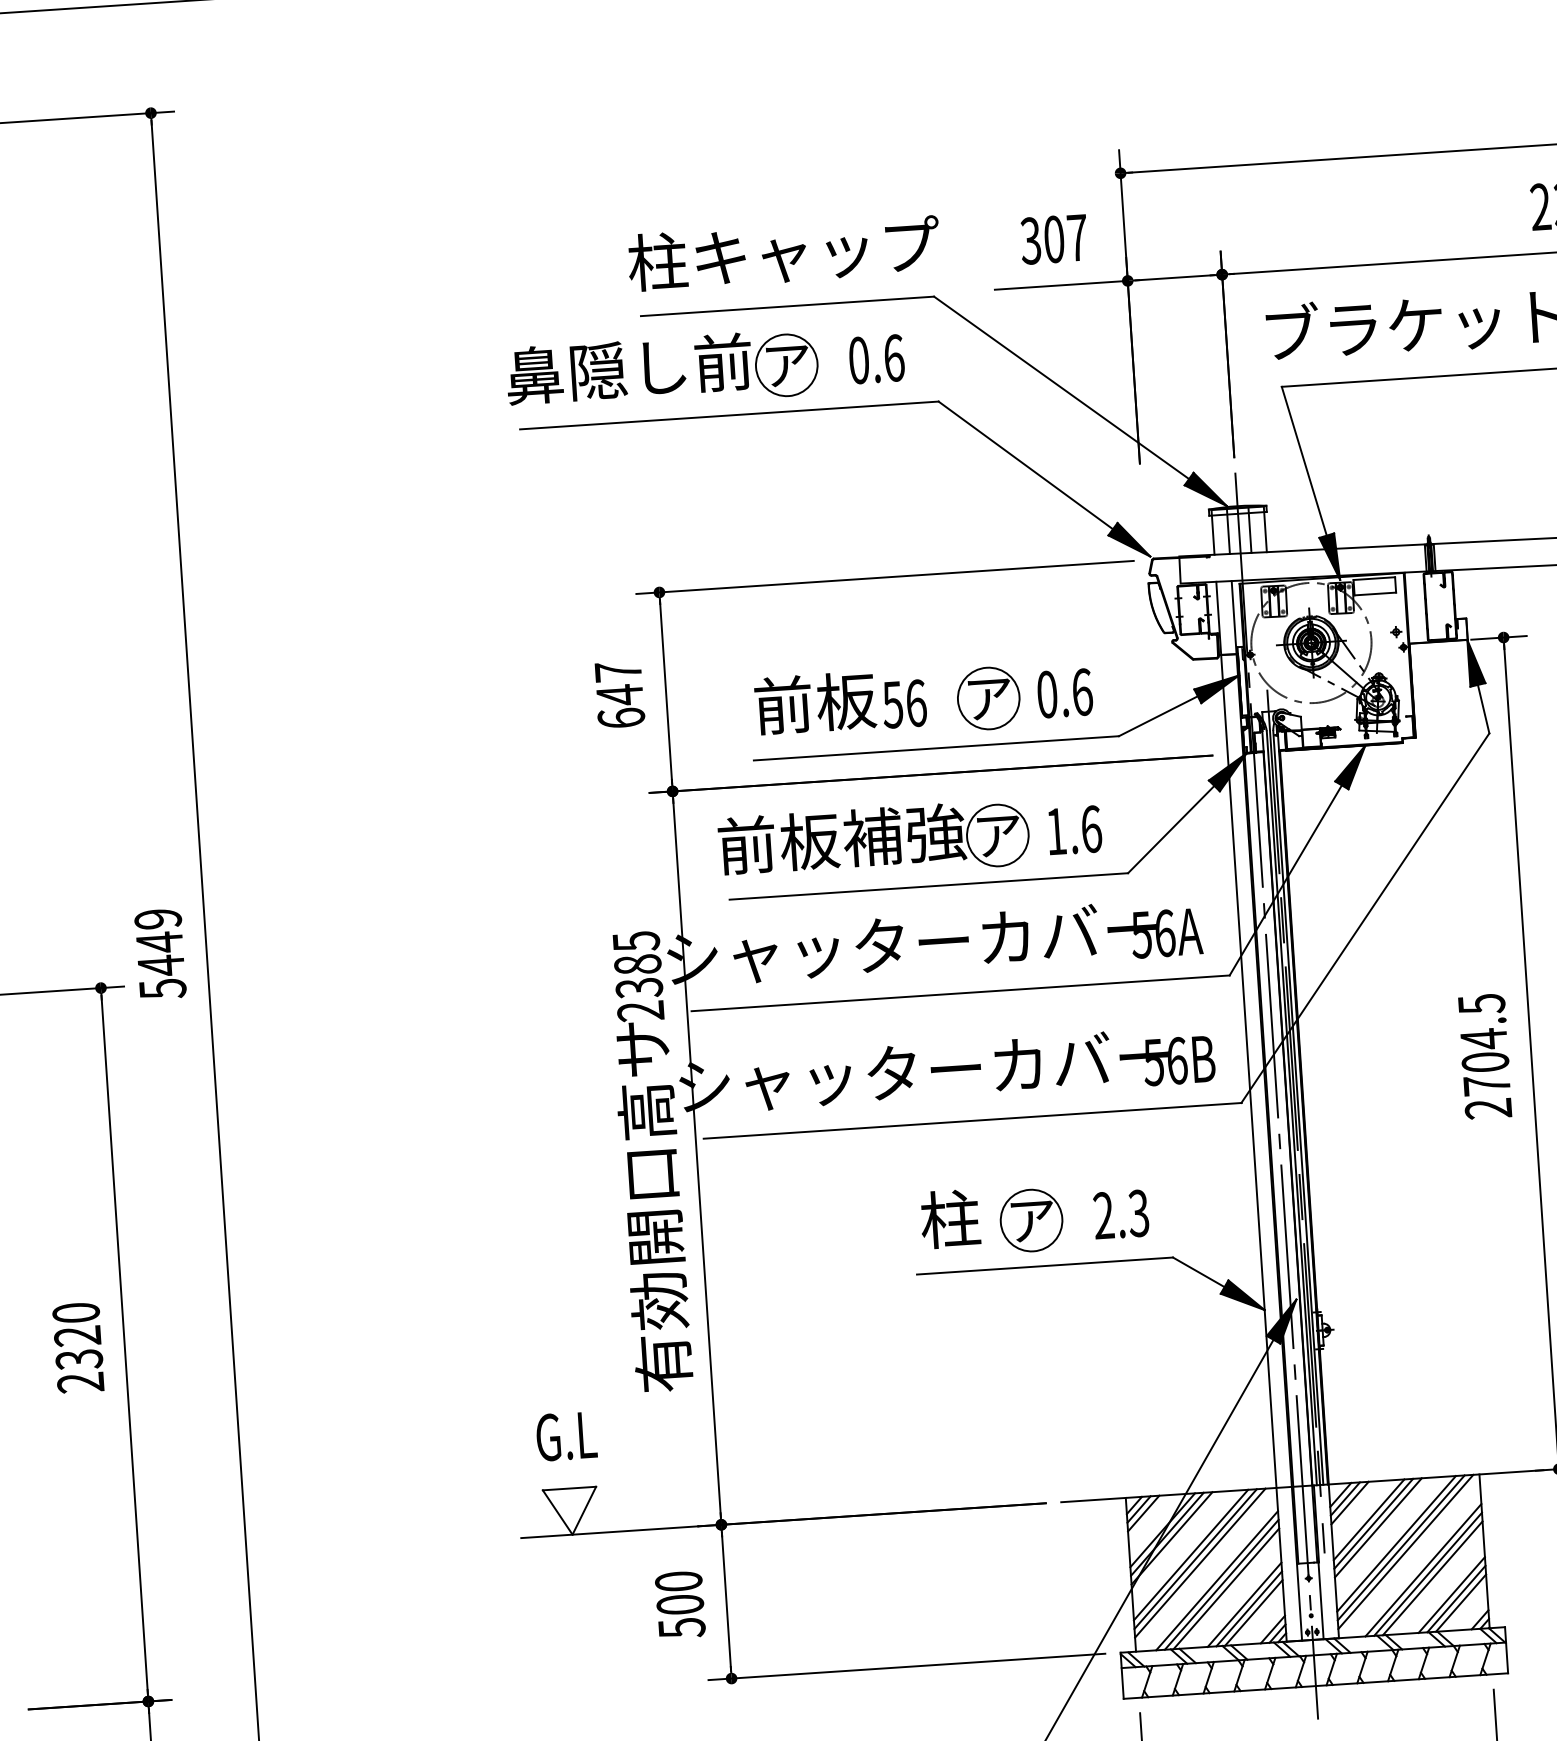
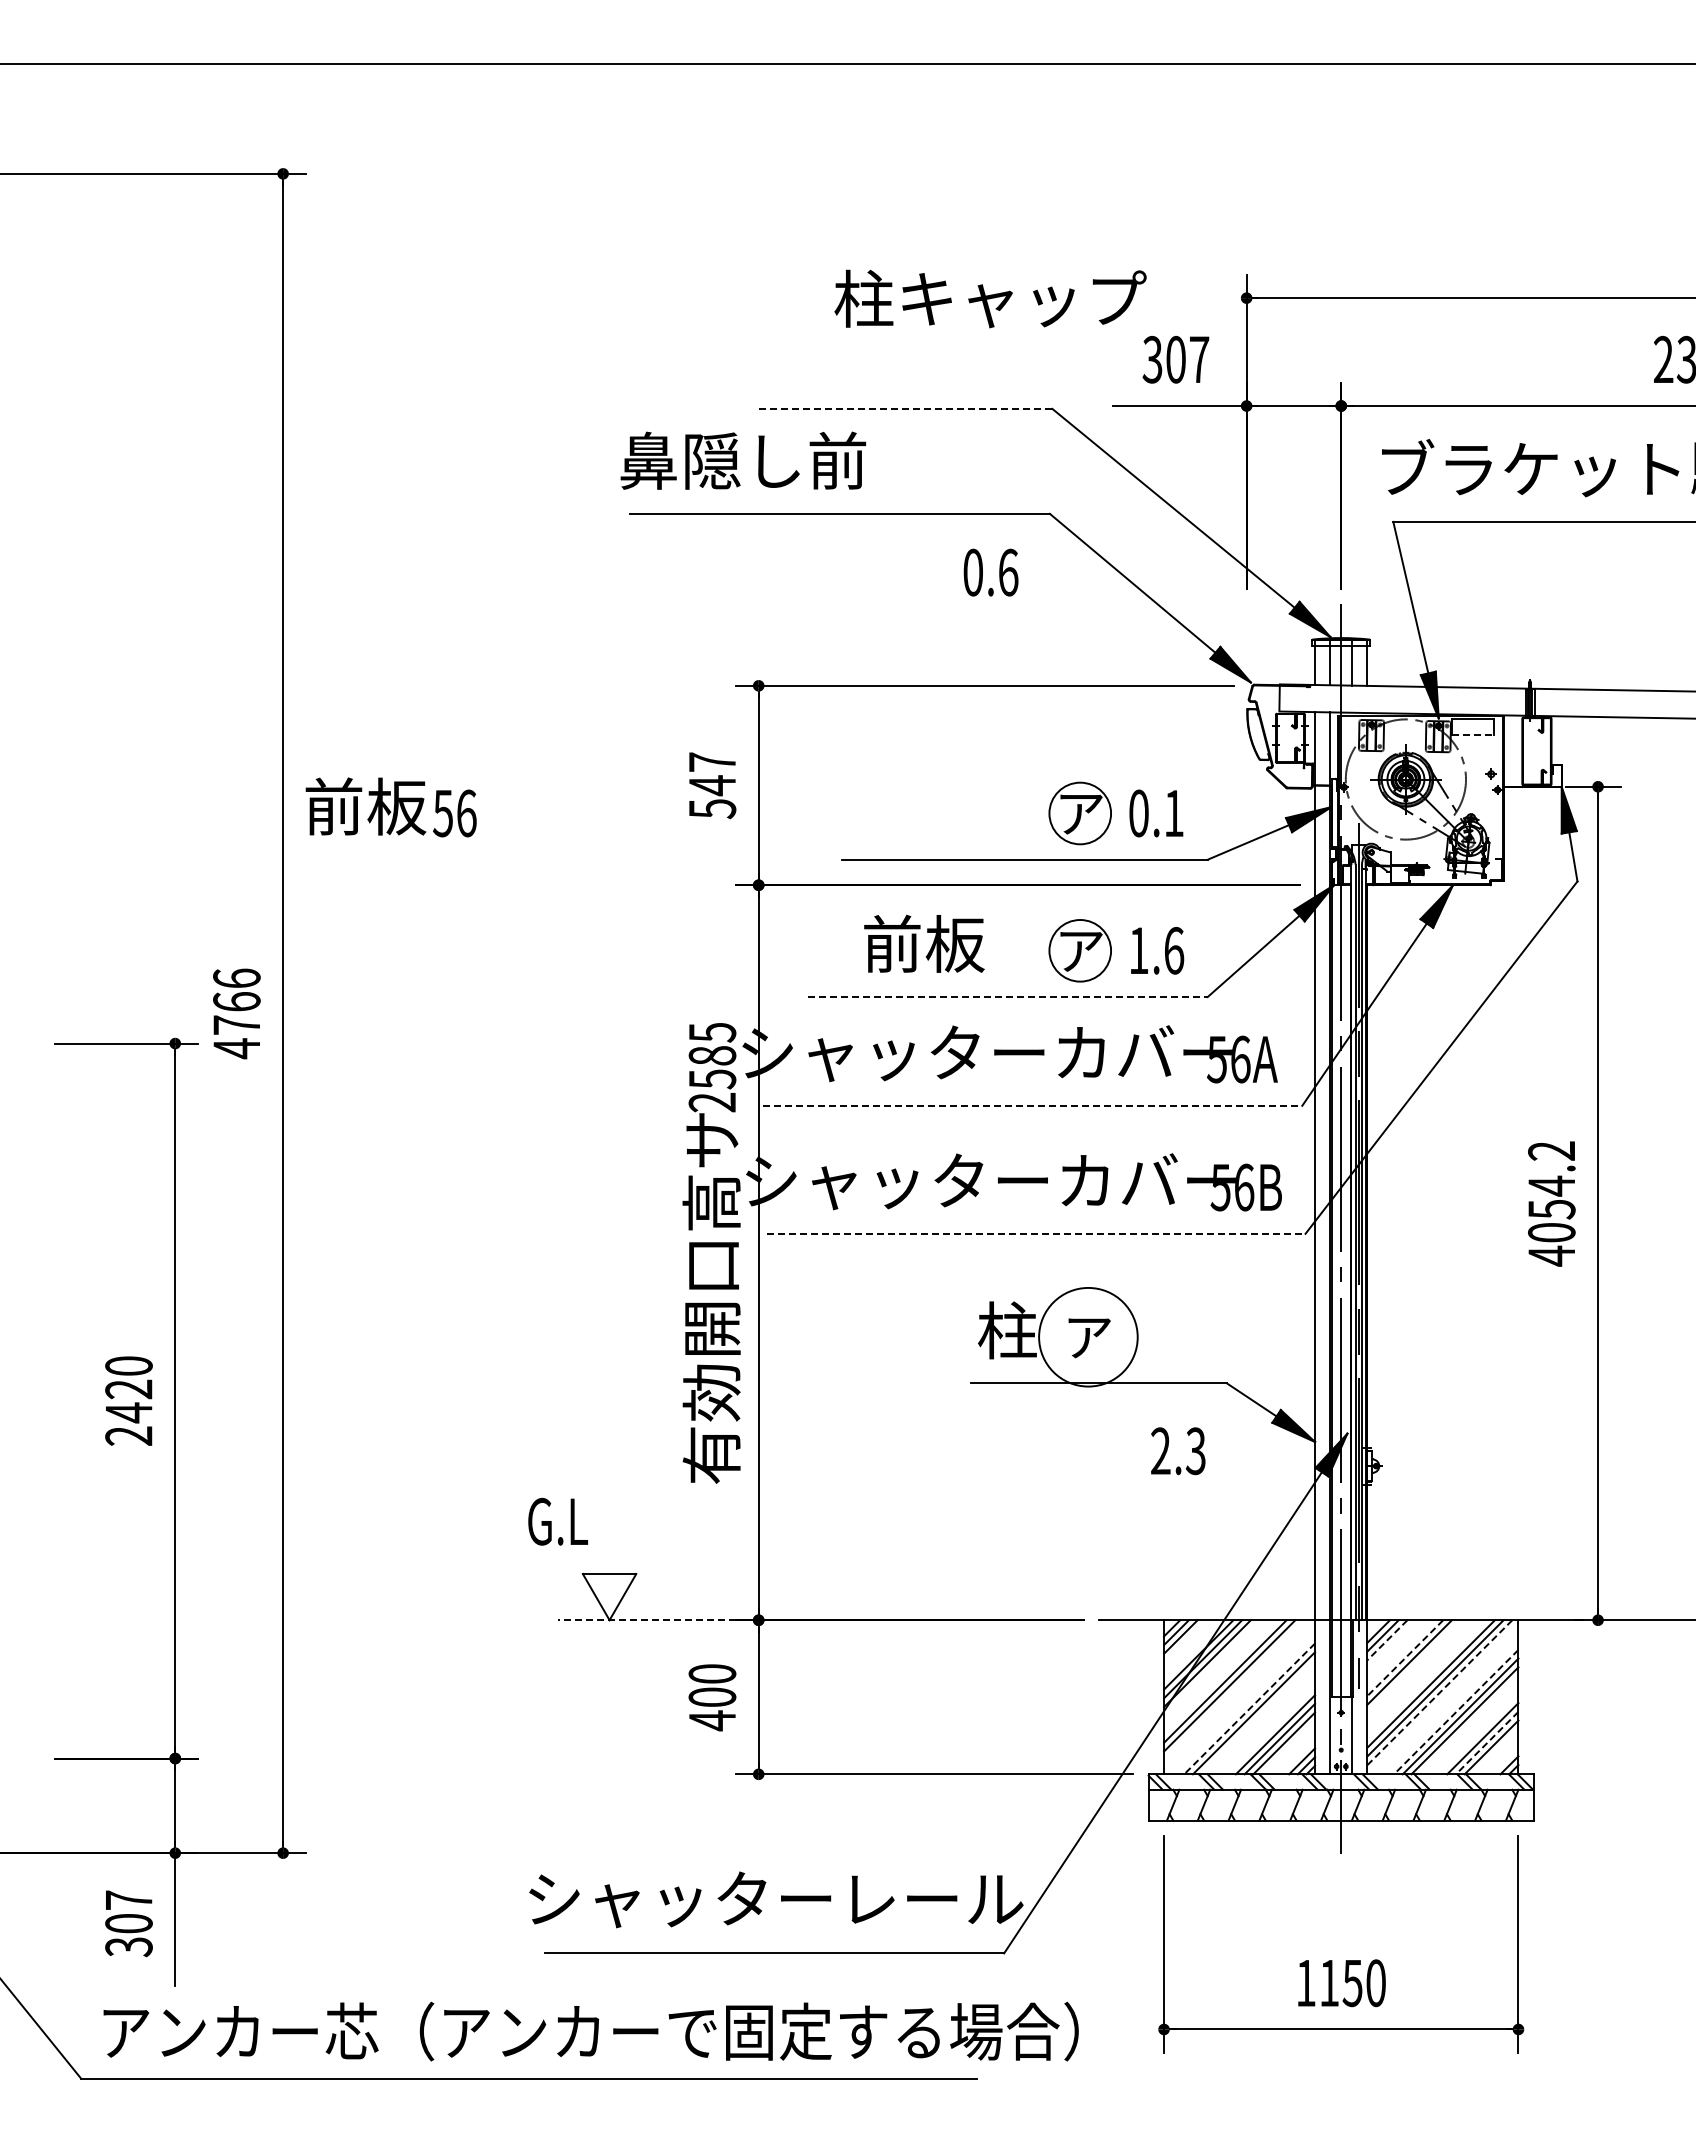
text: (784, 253) -> (990, 298), moved
line: (787, 306) -> (905, 408), solid -> dashed
text: (876, 359) -> (990, 572), moved
part: (786, 365) -> (900, 467), removed
line: (1374, 593) -> (1472, 734), solid -> dashed
text: (1082, 692) -> (1174, 813), 0.6 -> 0.1
text: (839, 702) -> (390, 807), moved
text: (621, 718) -> (712, 809), 647 -> 547
text: (841, 838) -> (924, 943), 前板補強 -> 前板
line: (929, 886) -> (1008, 997), solid -> dashed
text: (160, 954) -> (236, 1013), 5449 -> 4766
text: (638, 988) -> (711, 1079), 2385 -> 2585
line: (960, 993) -> (1032, 1105), solid -> dashed
text: (1484, 1056) -> (1551, 1203), 2704.5 -> 4054.2
line: (972, 1120) -> (1036, 1233), solid -> dashed
text: (1121, 1214) -> (1178, 1451), moved
circle: (1031, 1220) -> (1088, 1337), size x1.6
text: (78, 1359) -> (128, 1412), 2320 -> 2420
text: (566, 1436) -> (558, 1521), moved
line: (1350, 1503) -> (1387, 1640), solid -> dashed
line: (1369, 1520) -> (1405, 1658), solid -> dashed
line: (1377, 1527) -> (1413, 1666), removed
line: (609, 1532) -> (646, 1620), solid -> dashed
line: (1405, 1552) -> (1439, 1693), solid -> dashed
line: (1200, 1563) -> (1234, 1690), removed
line: (1423, 1570) -> (1456, 1712), solid -> dashed
line: (1216, 1580) -> (1249, 1708), solid -> dashed
line: (1226, 1588) -> (1258, 1717), removed
line: (1455, 1599) -> (1486, 1743), solid -> dashed
text: (681, 1627) -> (712, 1720), 500 -> 400

